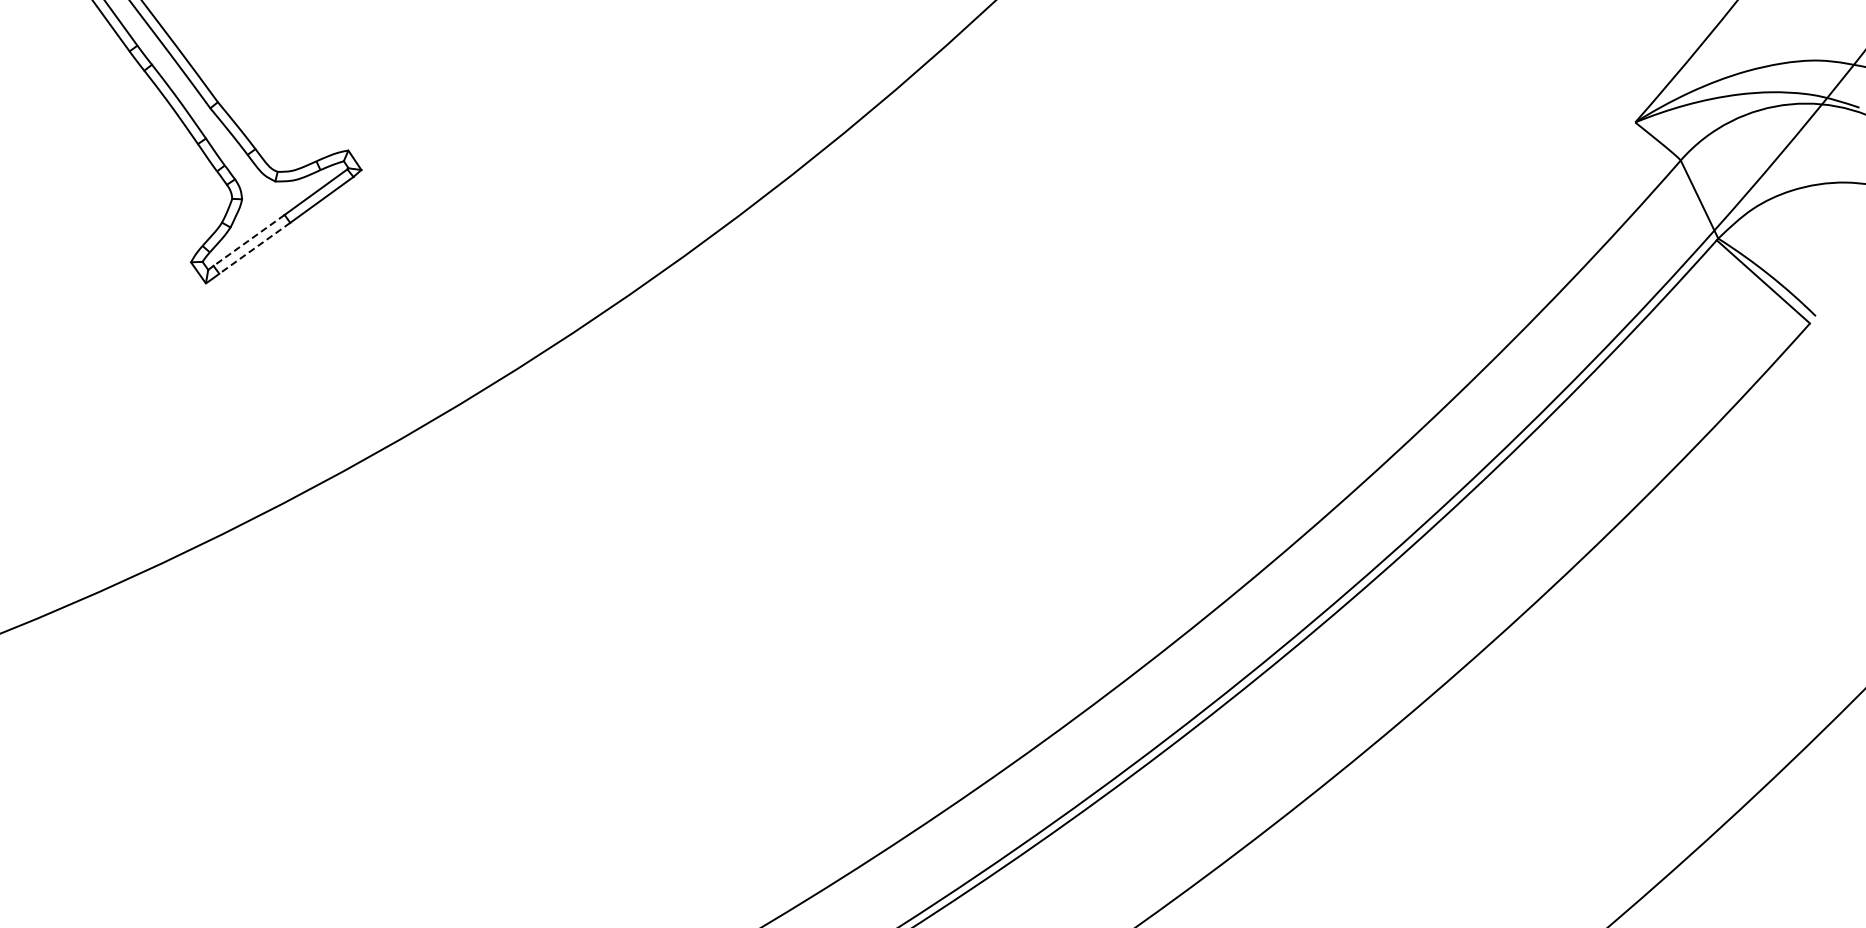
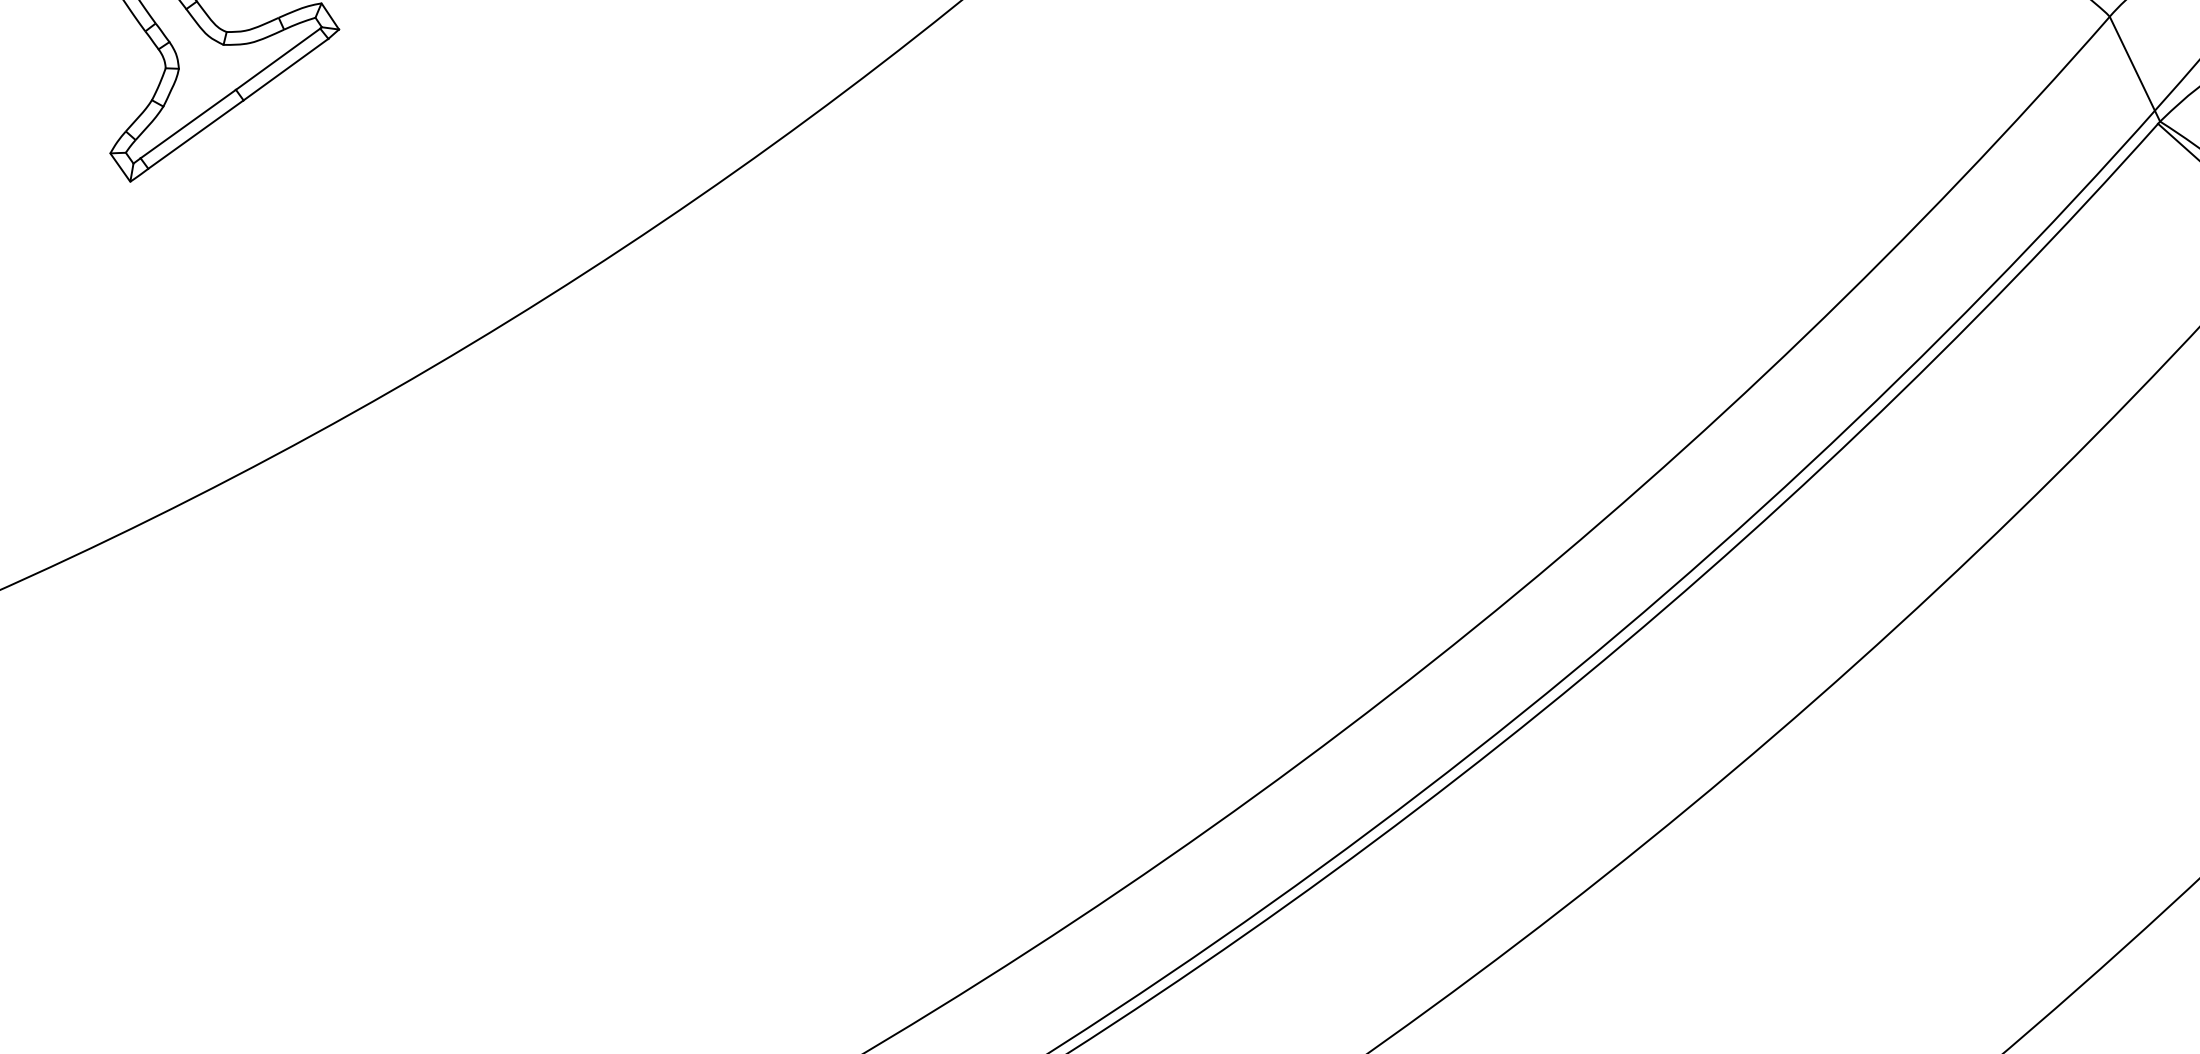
line: (249, 240) -> (188, 124), dashed -> solid
line: (254, 248) -> (195, 134), dashed -> solid

